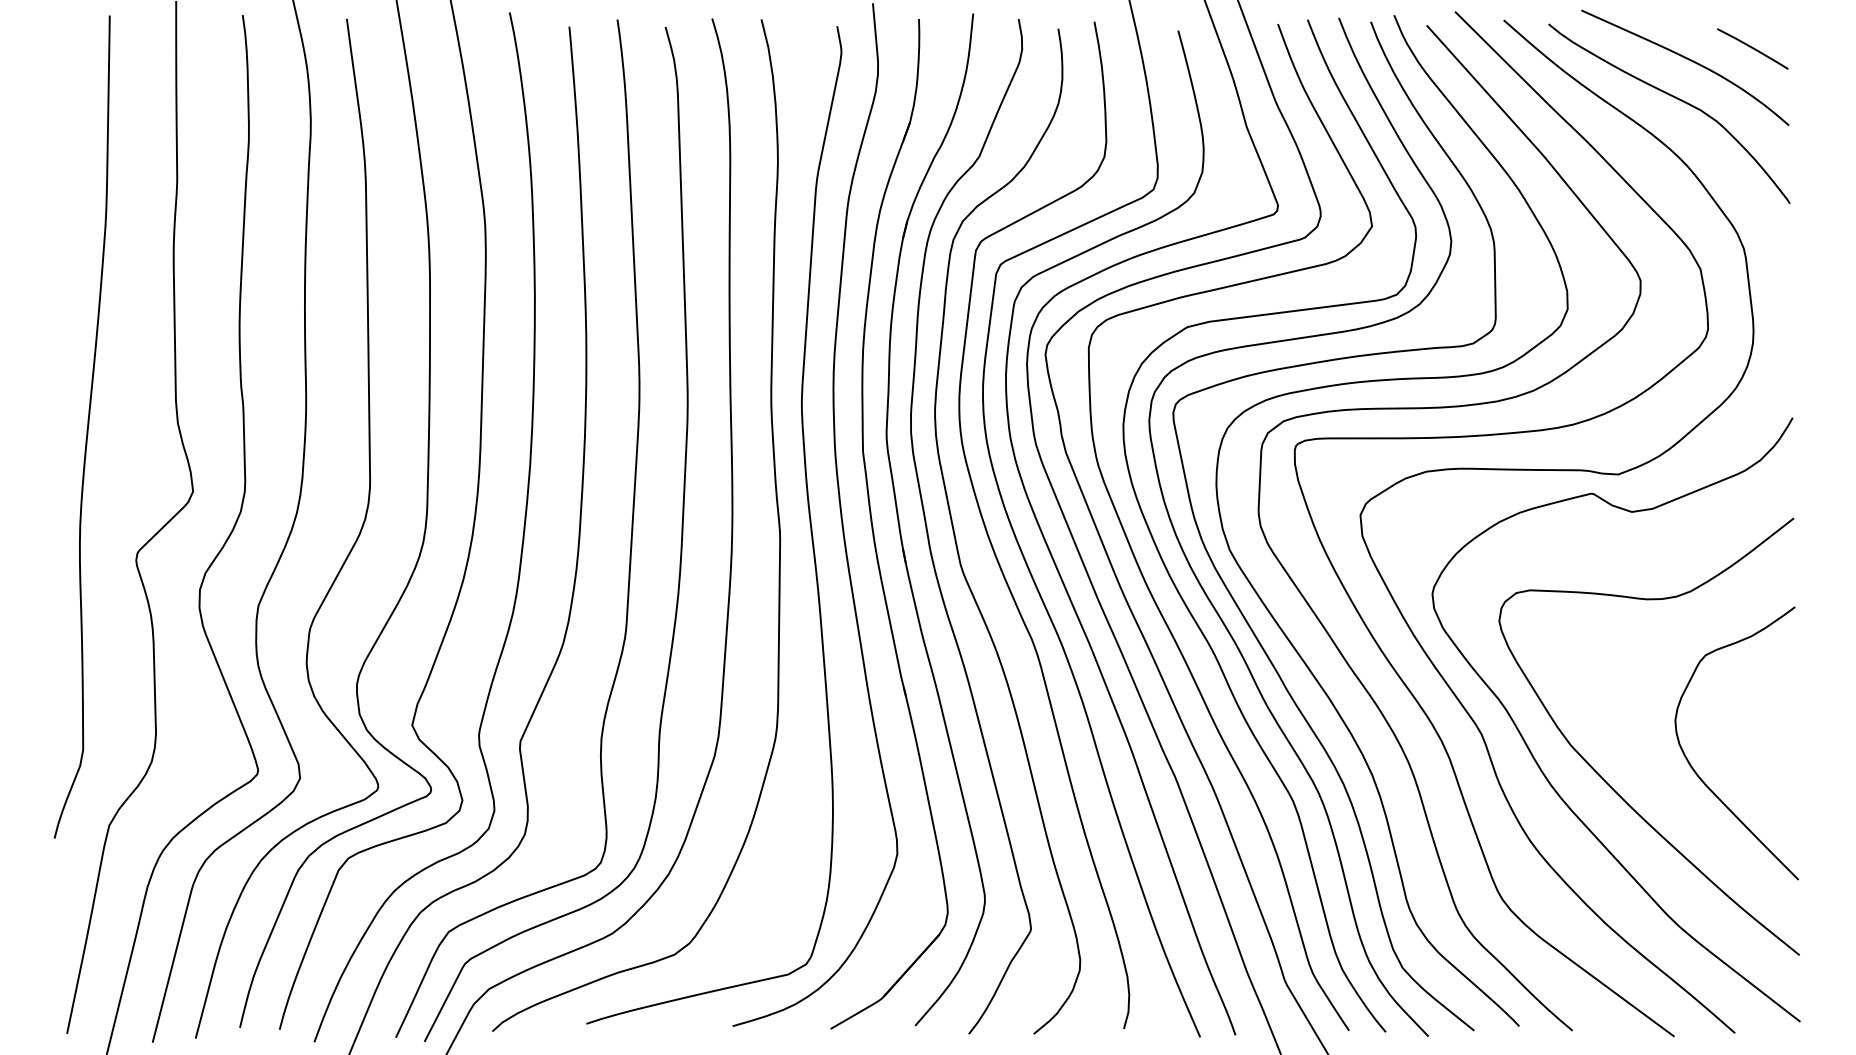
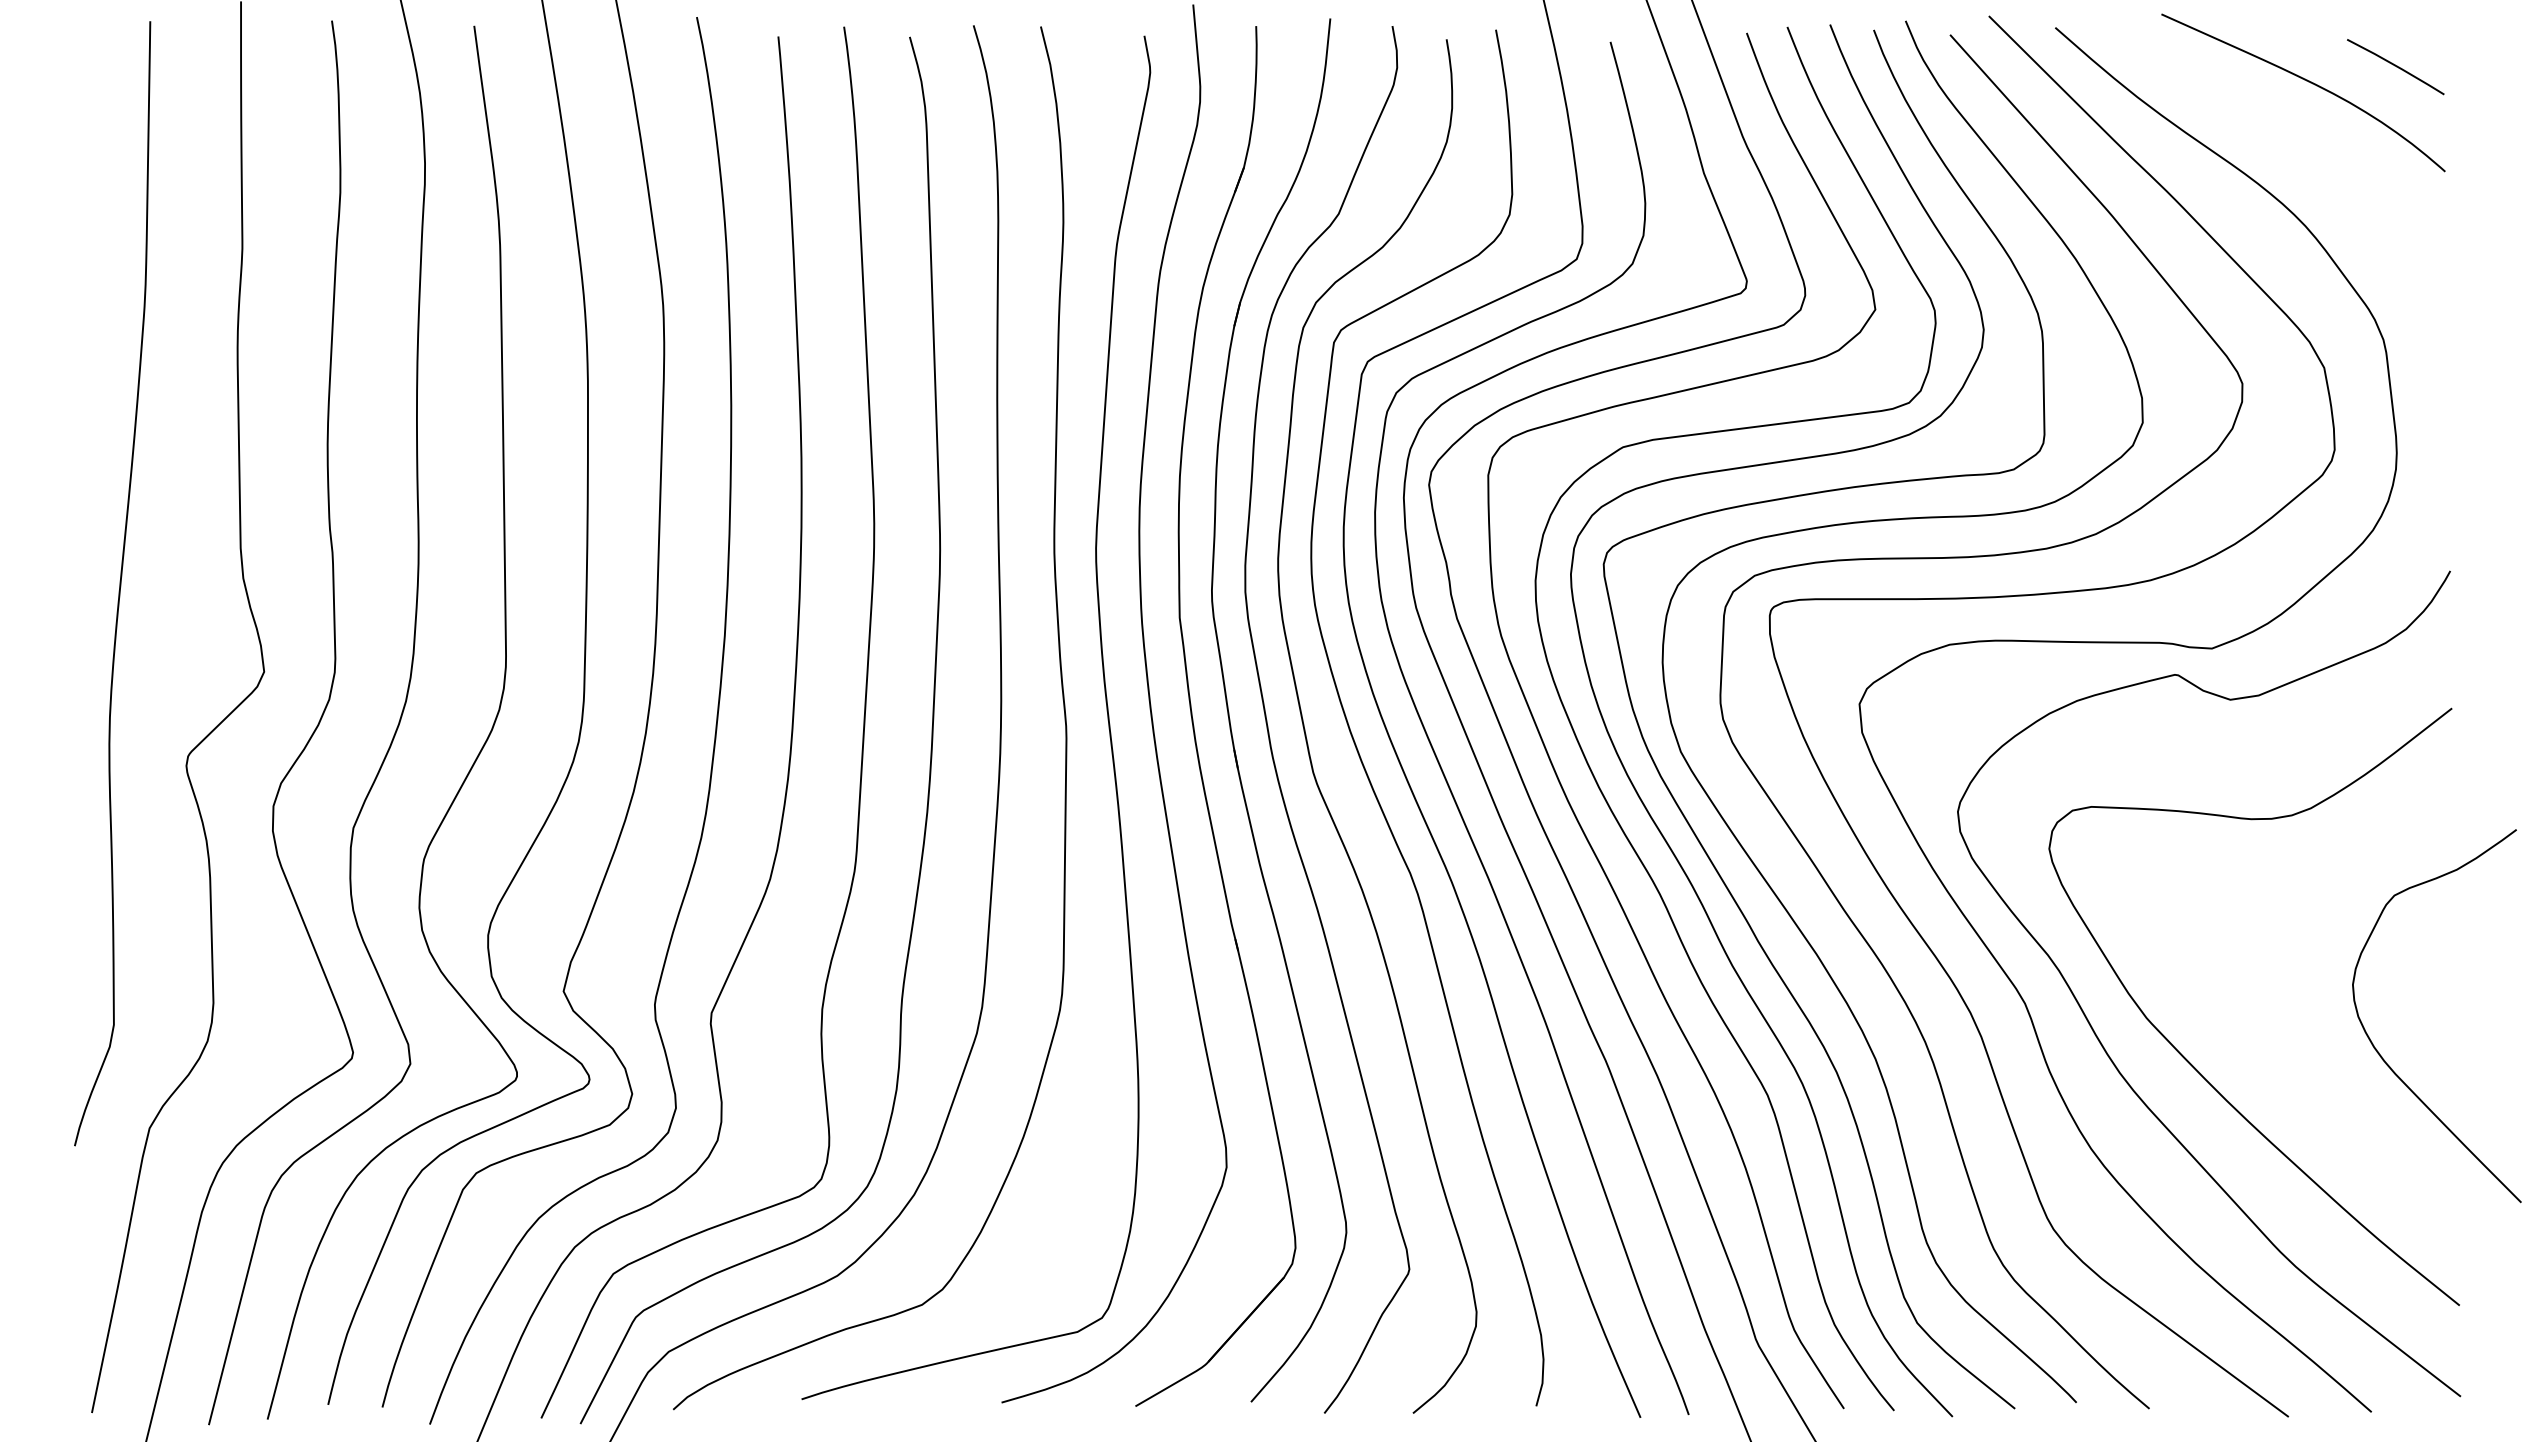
curve: (1675, 98) -> (2289, 134), removed
curve: (1697, 772) -> (2382, 1056), moved

